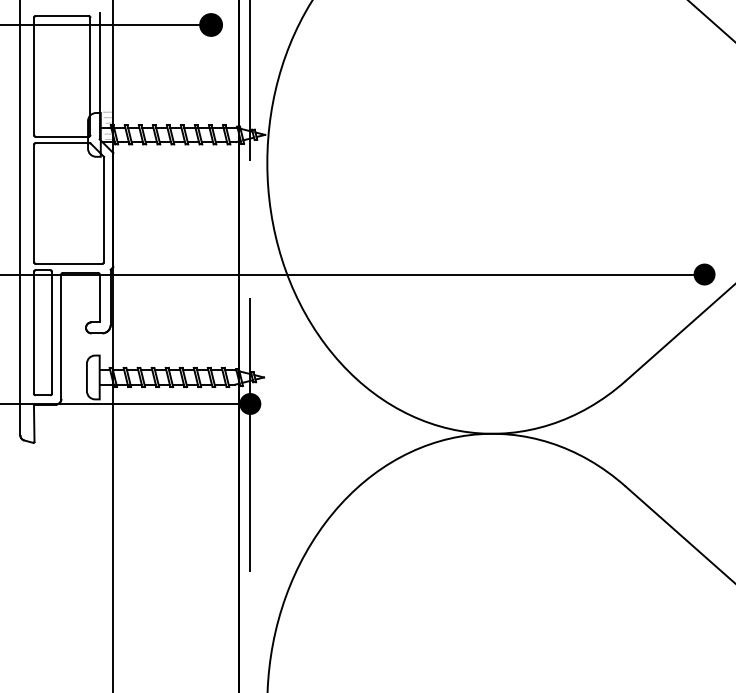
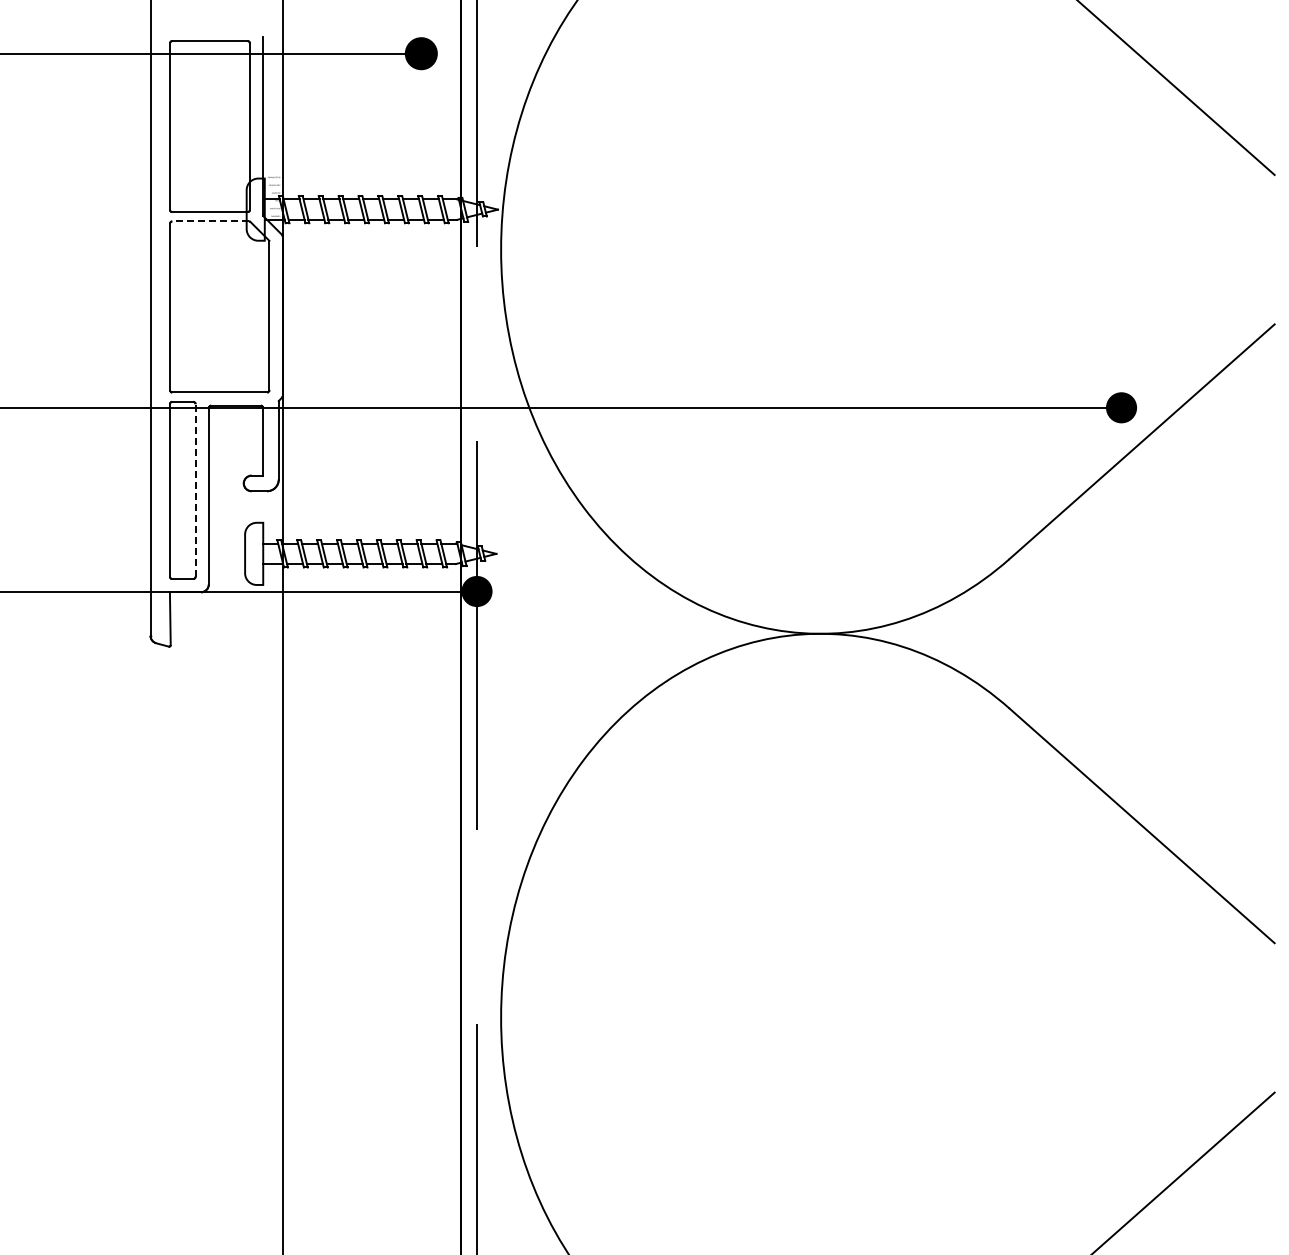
line: (62, 143) -> (210, 221), solid -> dashed
line: (51, 332) -> (195, 489), solid -> dashed

